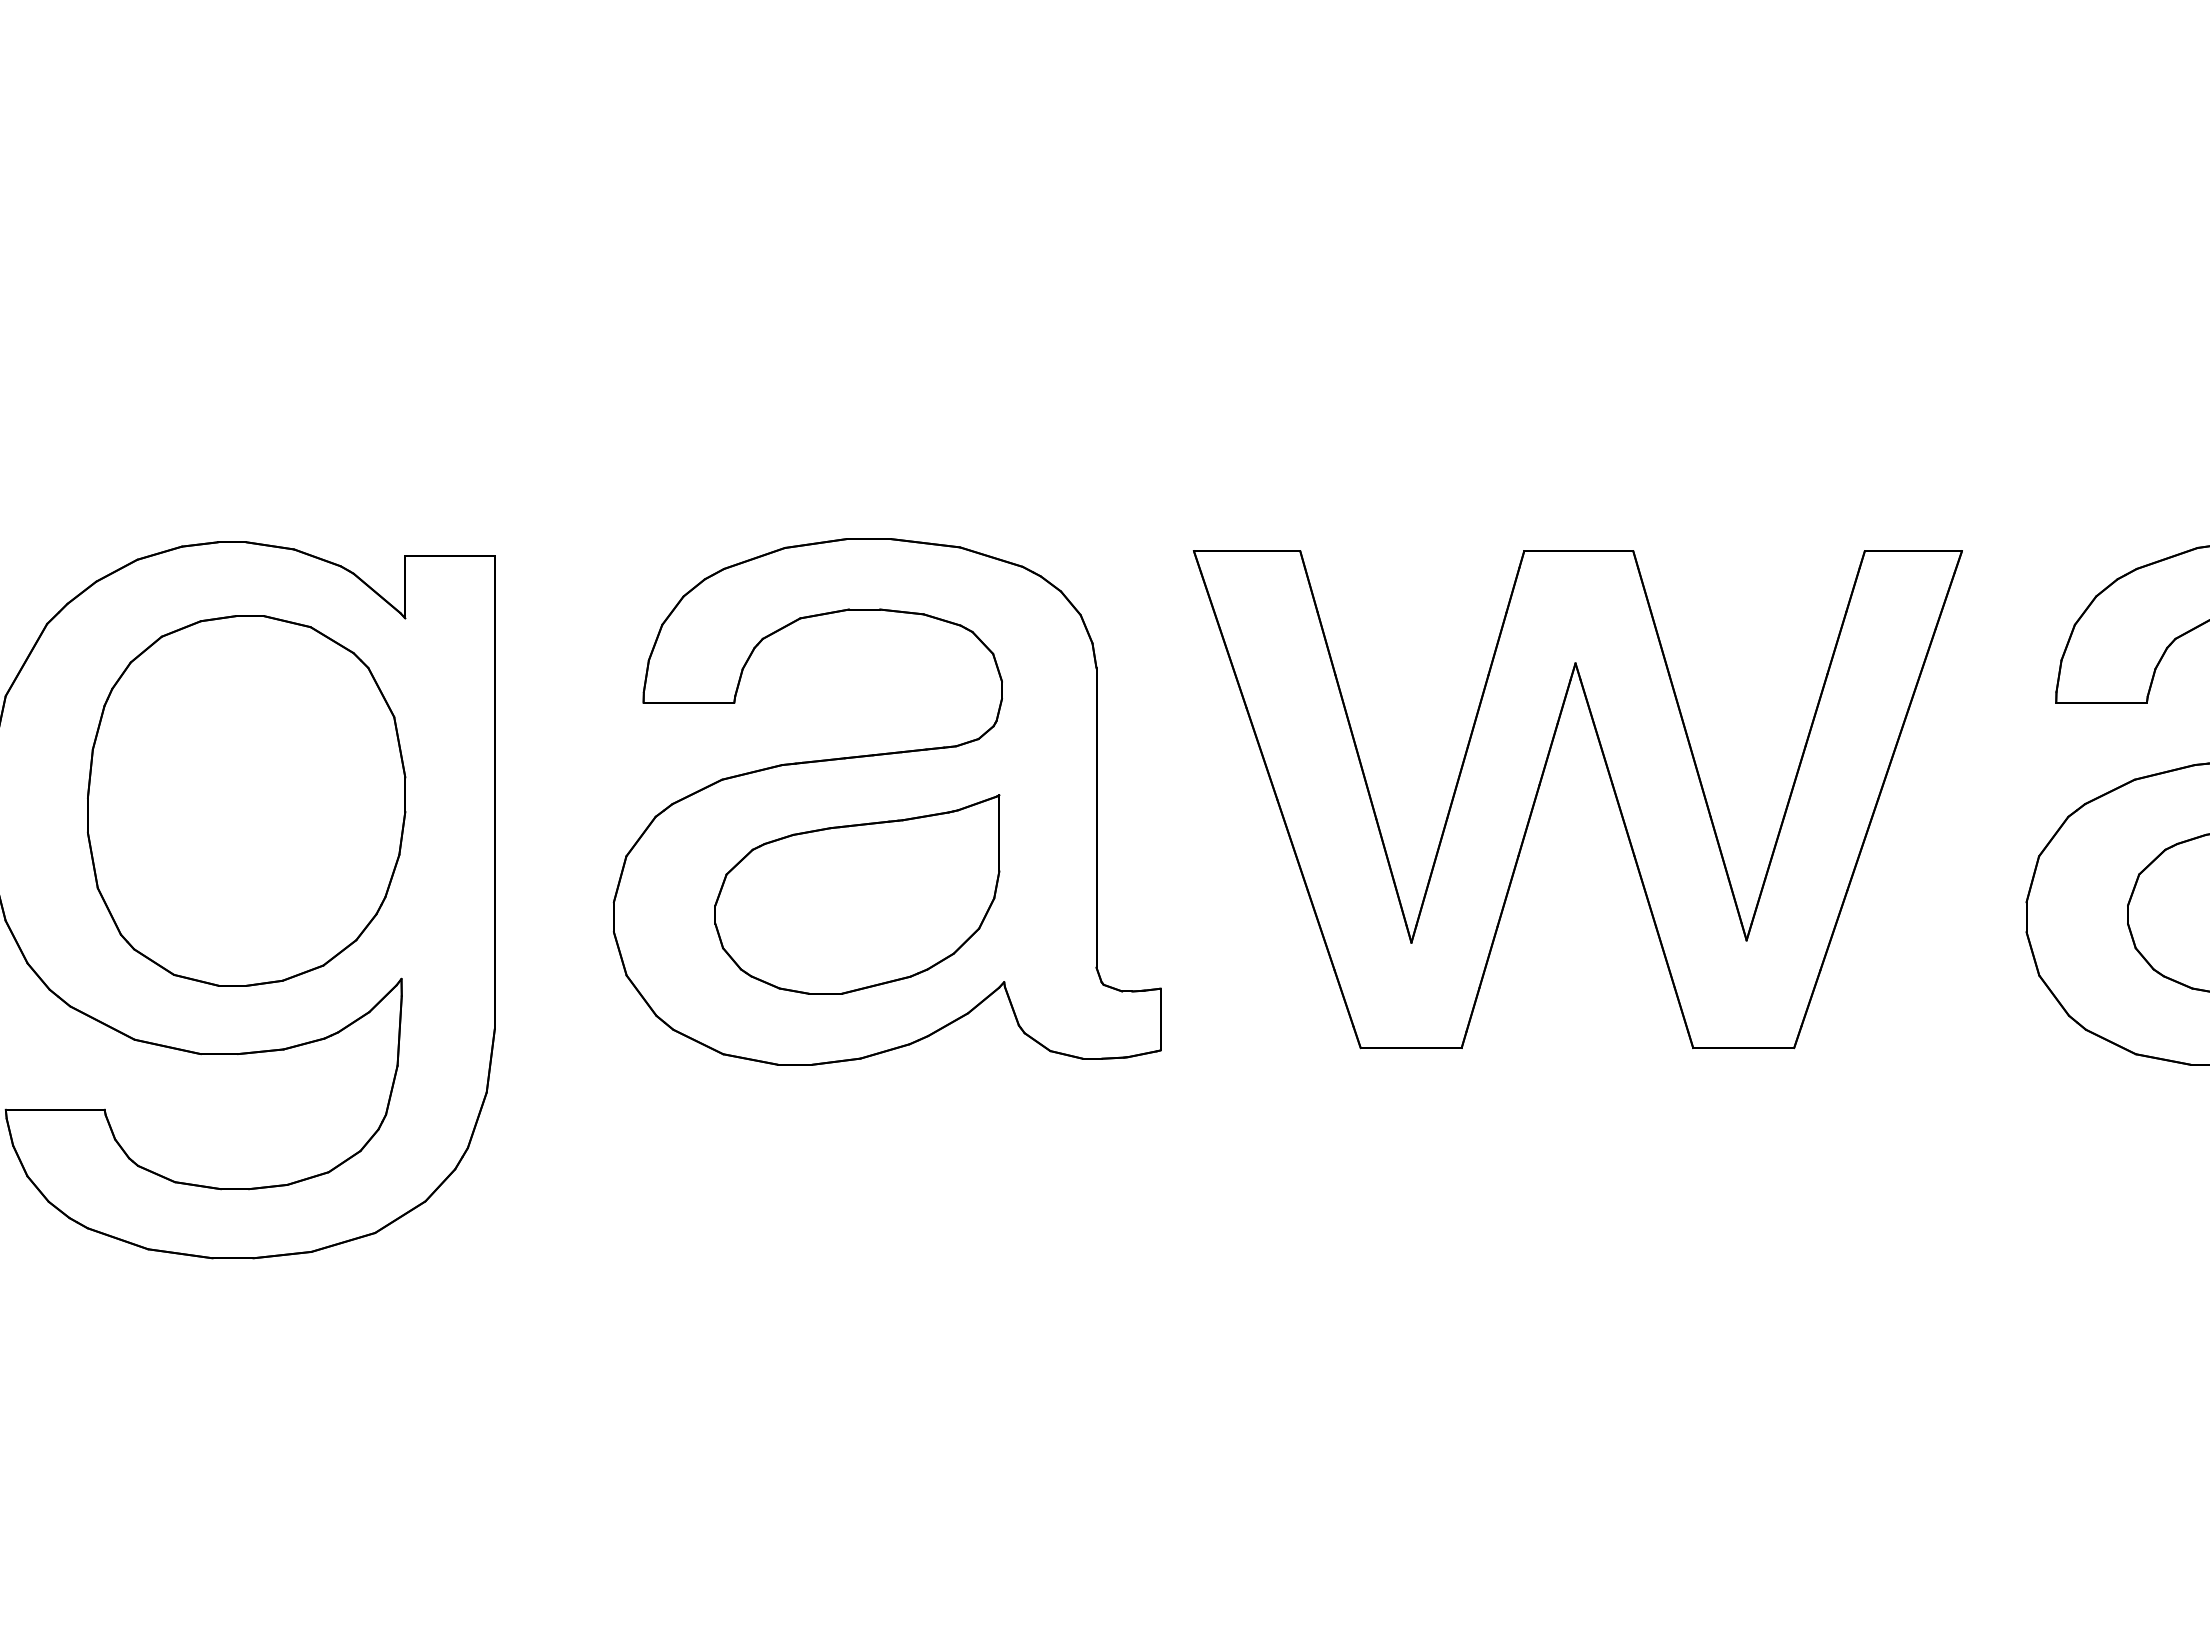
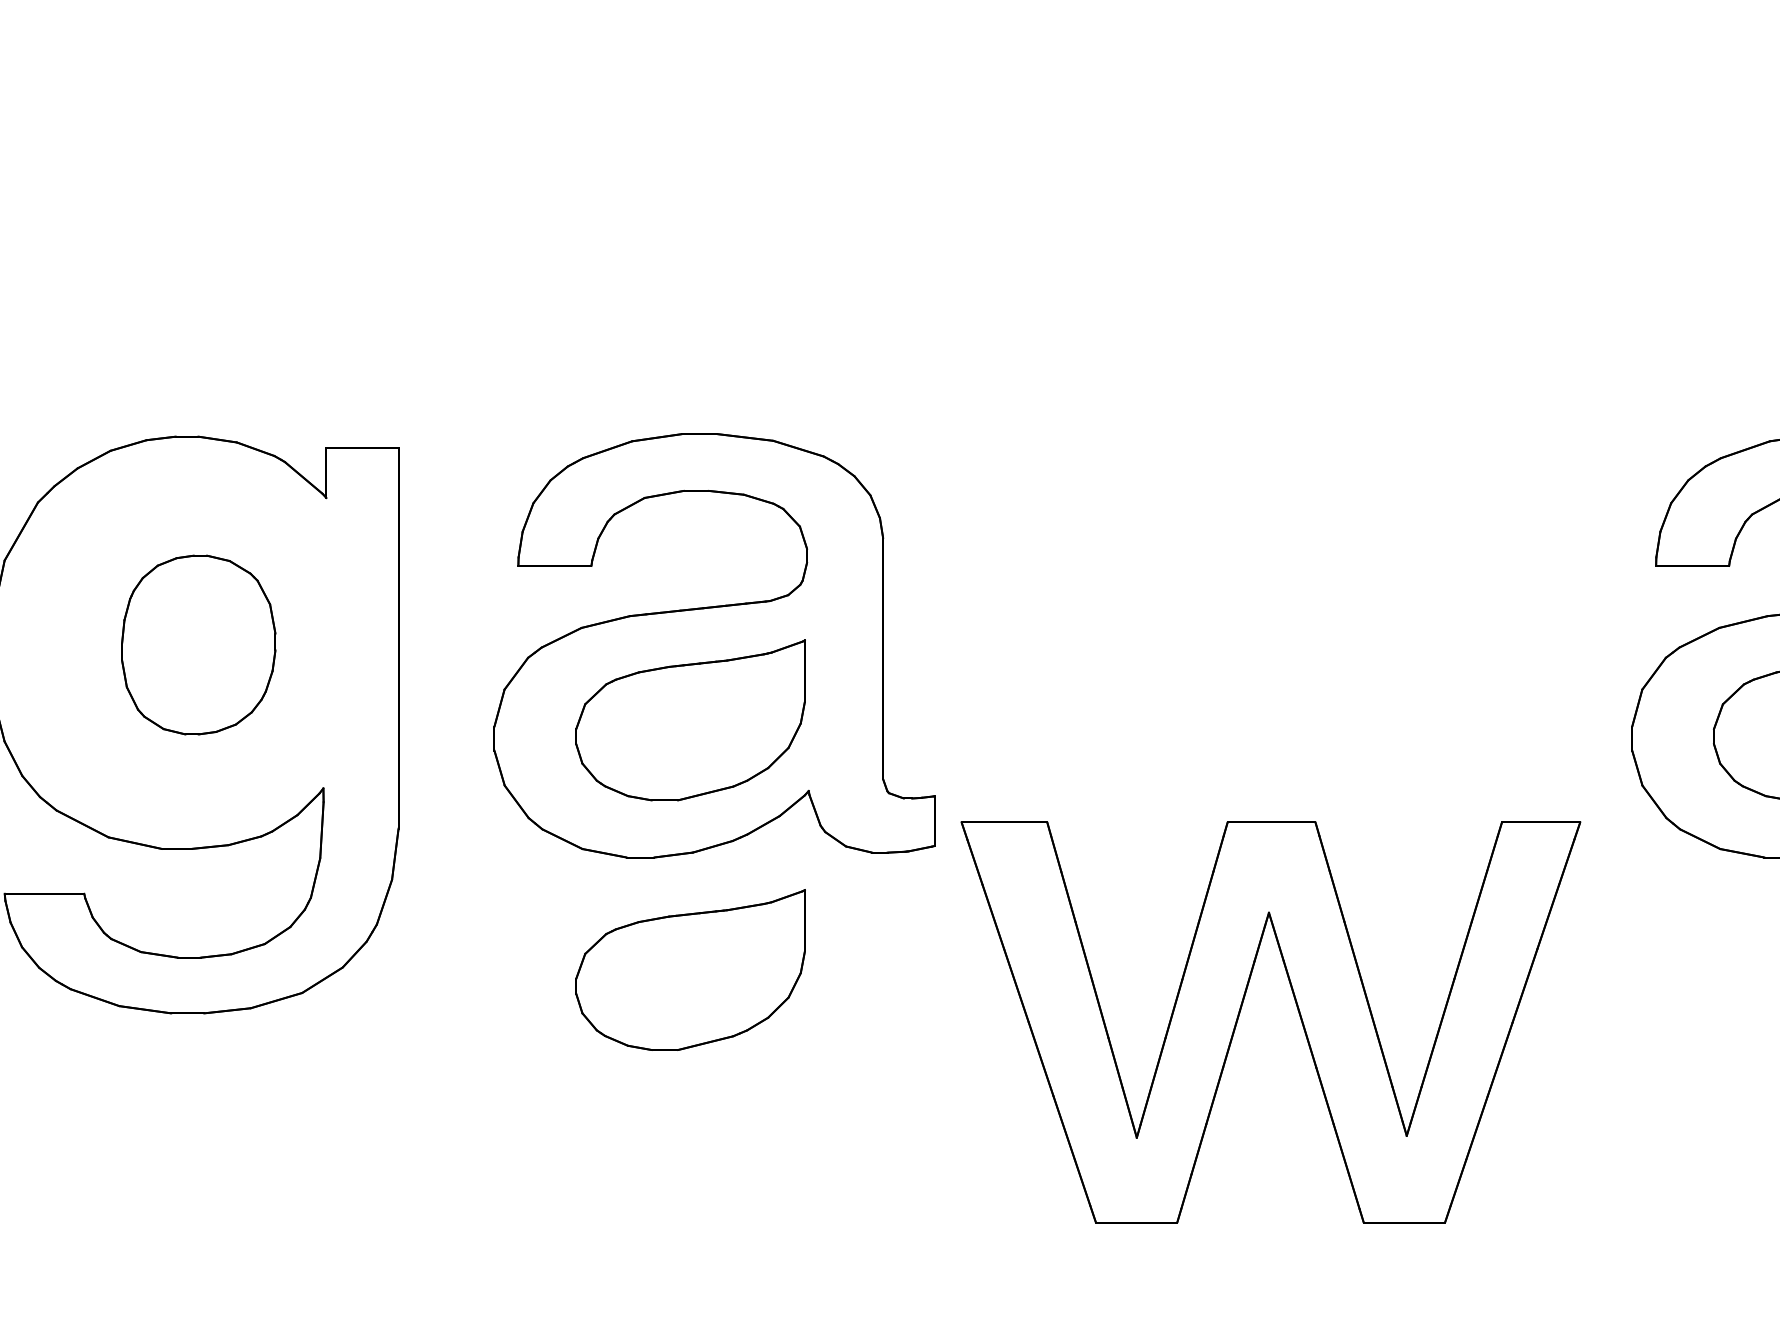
part: (1612, 788) -> (1298, 1013), moved
part: (246, 800) -> (198, 644), size x0.6
part: (857, 1204) -> (690, 970), added

